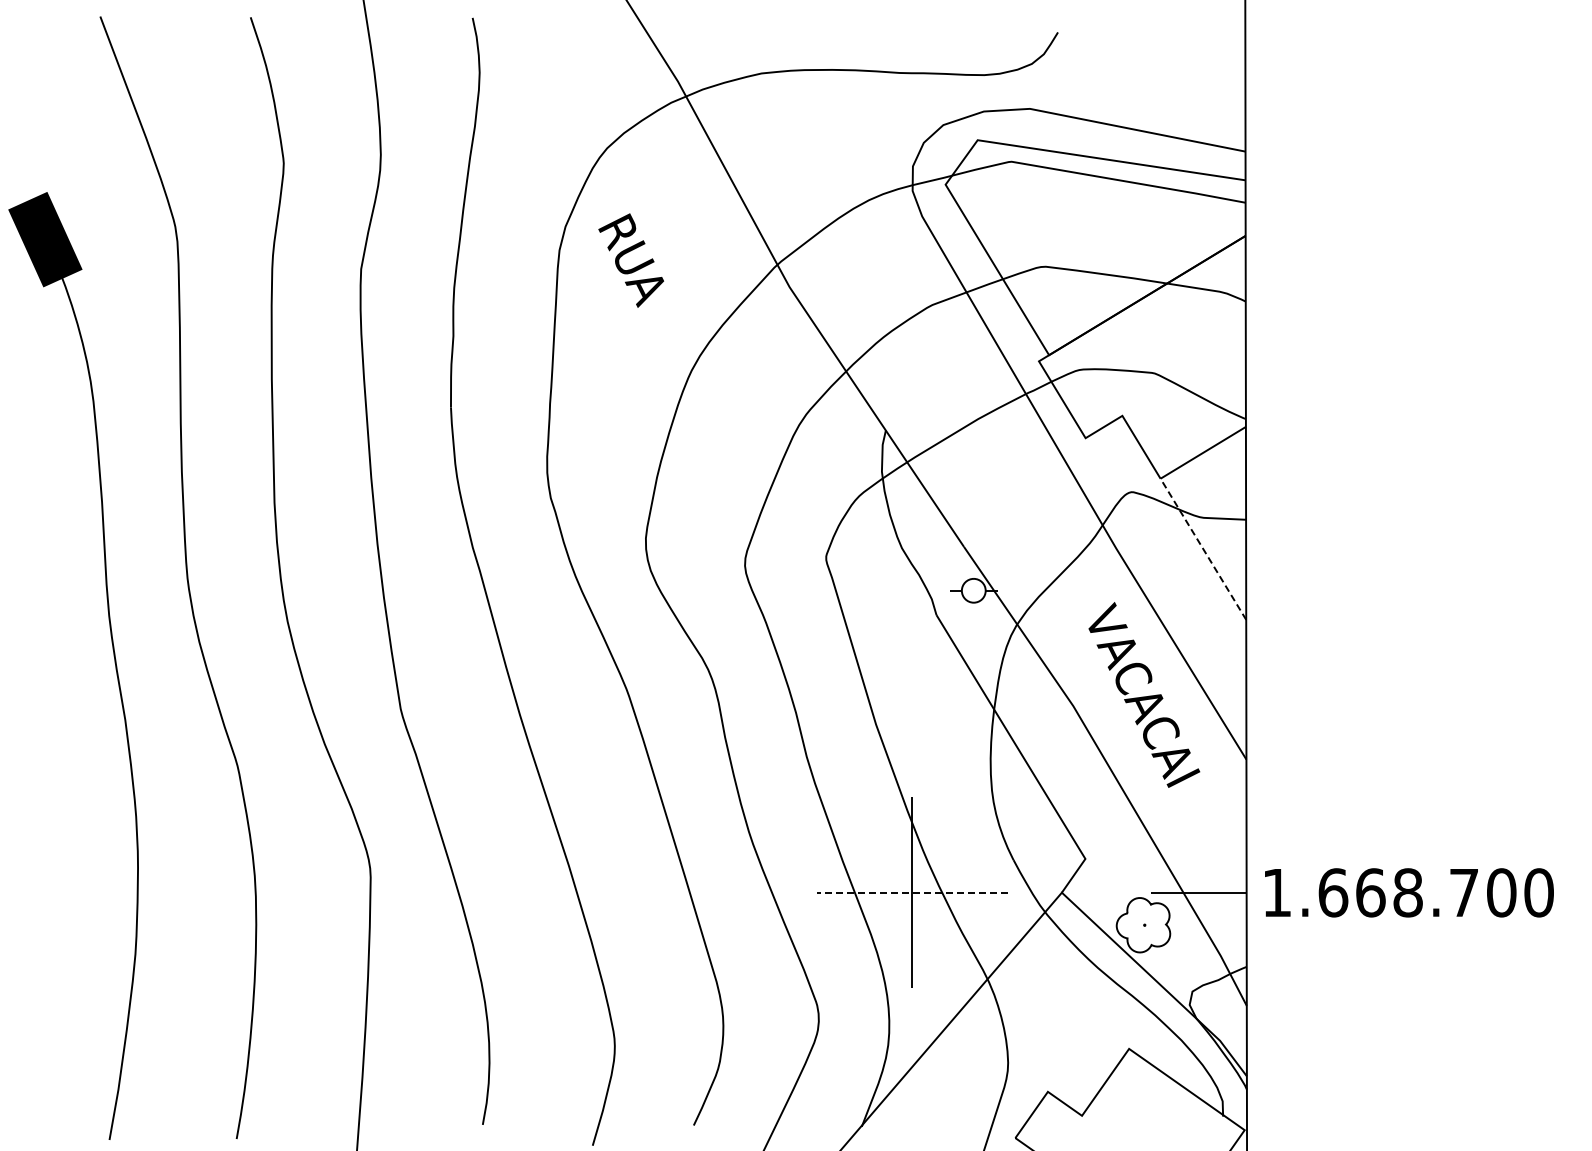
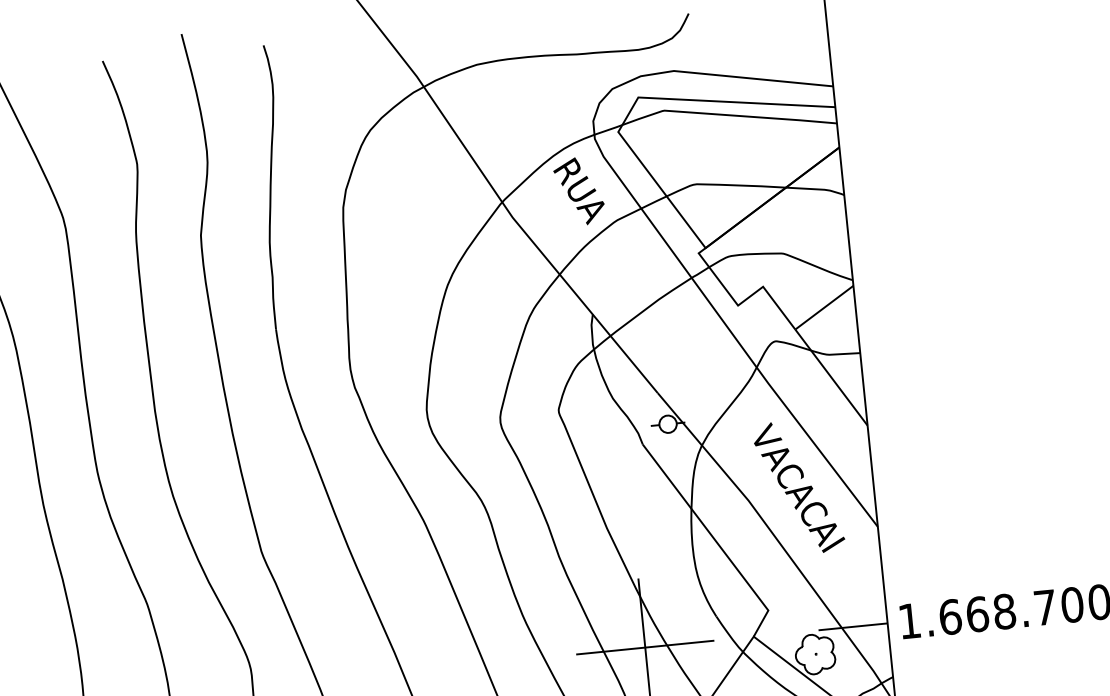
text: (631, 260) -> (579, 191), moved
line: (1203, 549) -> (831, 377), dashed -> solid
line: (911, 892) -> (644, 647), dashed -> solid

